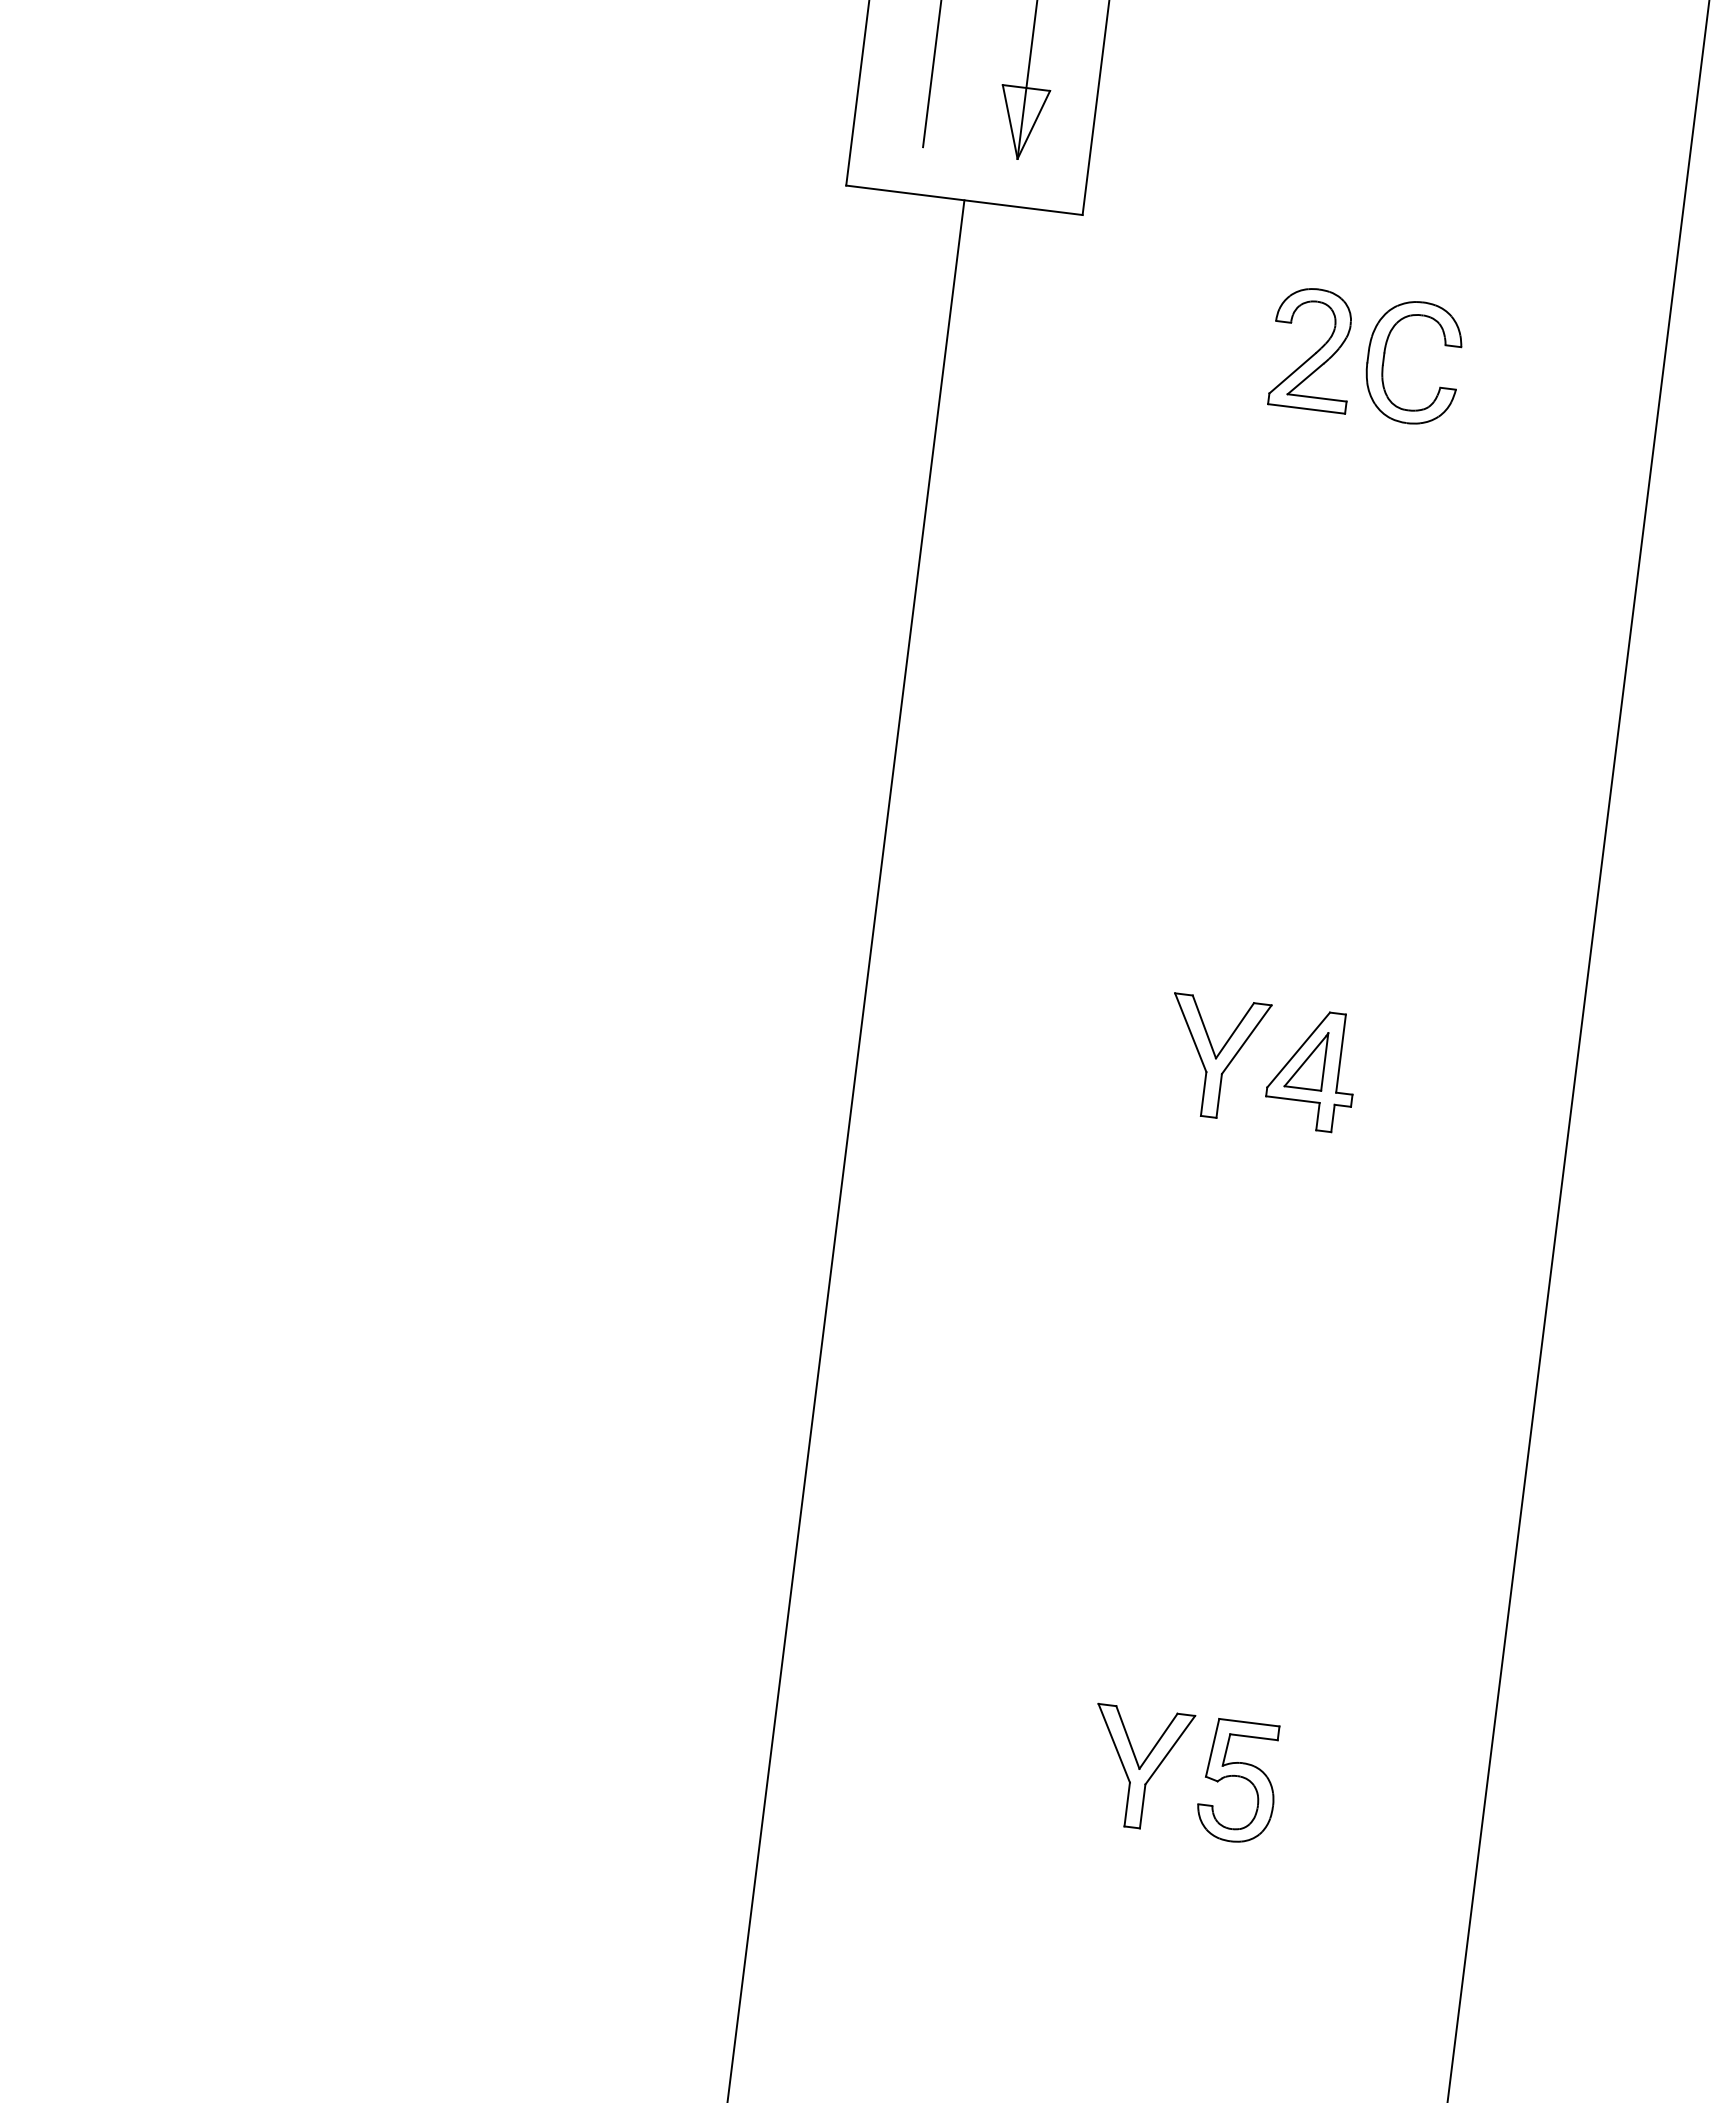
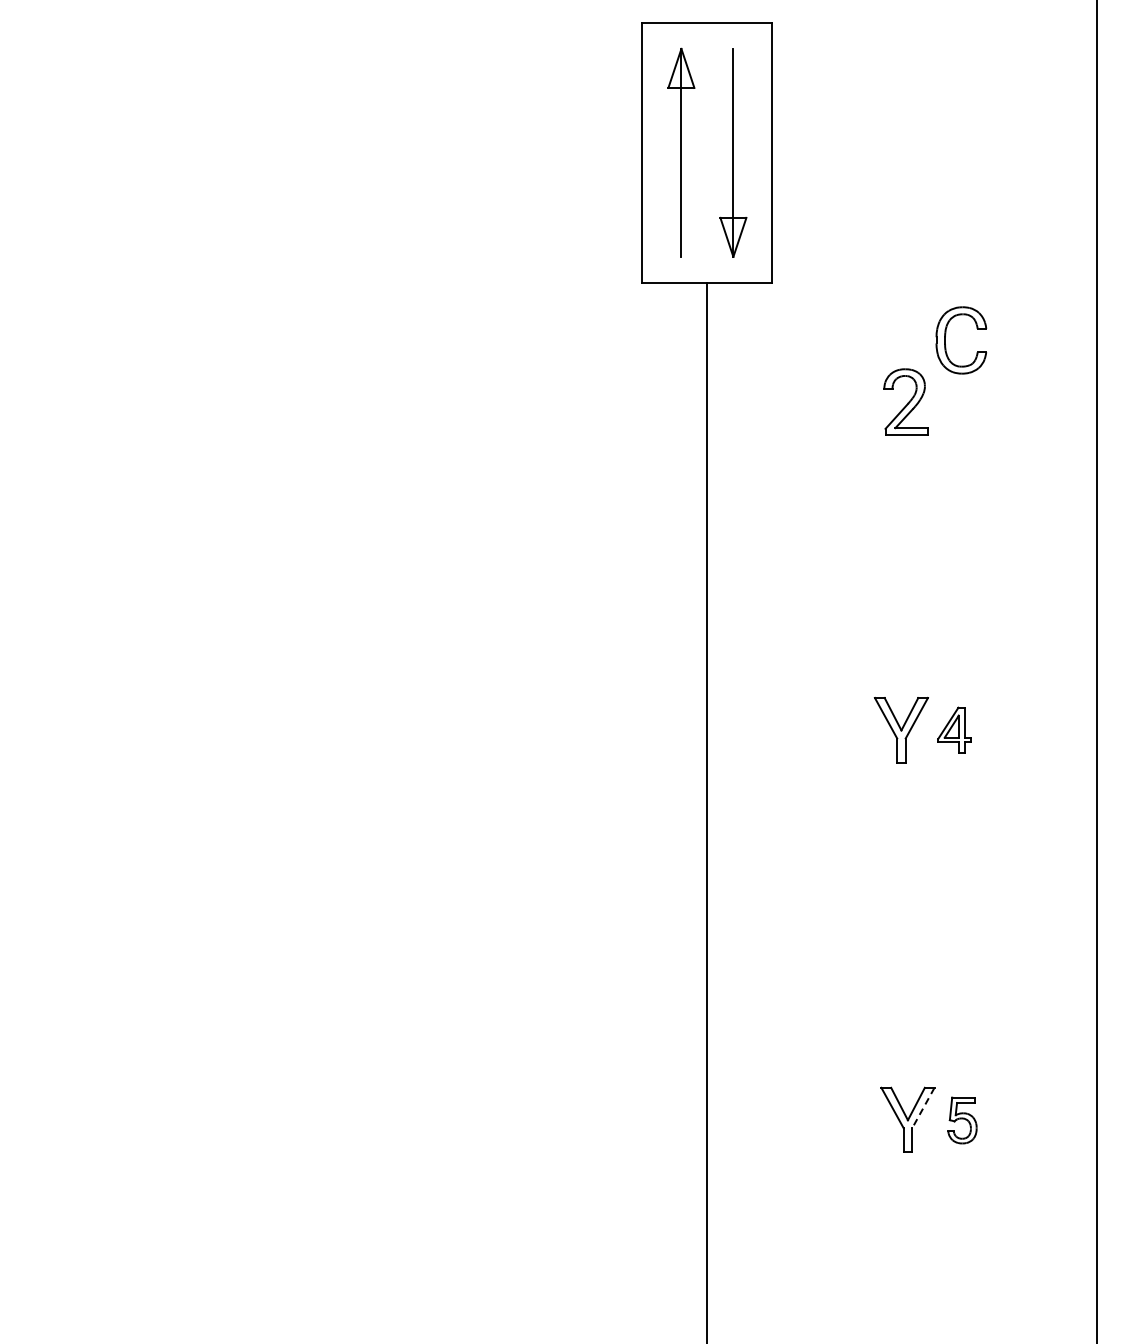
part: (1311, 348) -> (905, 401), moved
part: (1312, 1070) -> (954, 730), size x0.7
line: (1170, 1751) -> (923, 1108), solid -> dashed
part: (1238, 1781) -> (962, 1120), size x0.7

